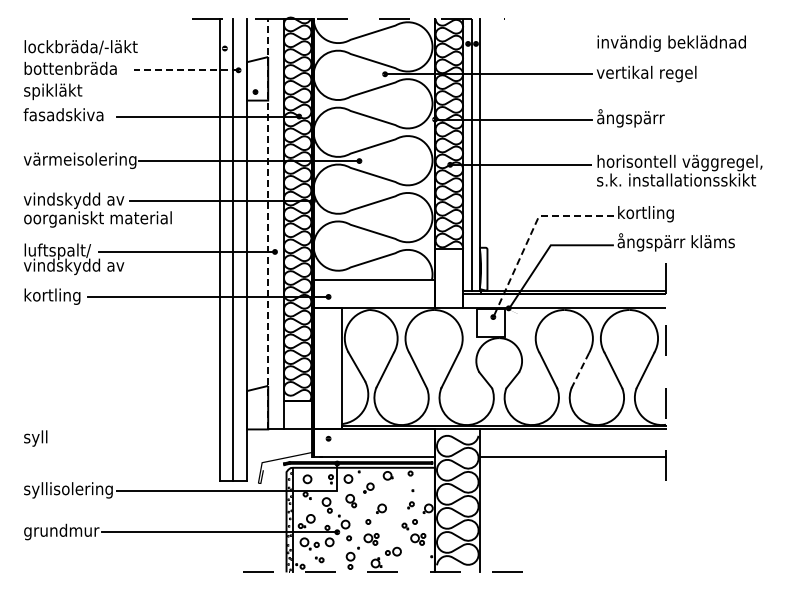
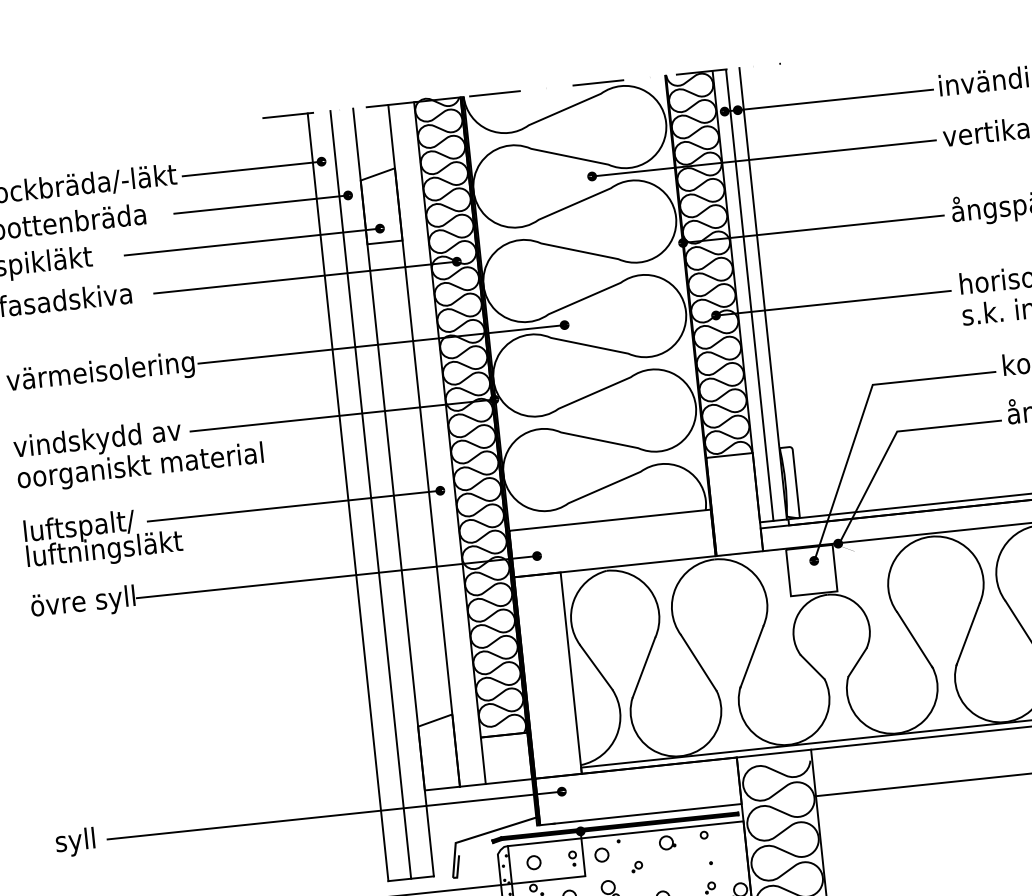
line: (530, 43) -> (828, 100), added
line: (182, 48) -> (251, 169), added
line: (185, 70) -> (259, 205), dashed -> solid
line: (178, 92) -> (252, 242), added
line: (268, 223) -> (424, 444), dashed -> solid
line: (531, 232) -> (862, 413), dashed -> solid
text: (73, 266) -> (108, 550), vindskydd av -> luftningsläkt
text: (55, 296) -> (83, 603), kortling -> övre syll
line: (580, 370) -> (968, 634), dashed -> solid
line: (190, 438) -> (332, 815), added
part: (368, 488) -> (636, 867), size x0.62

